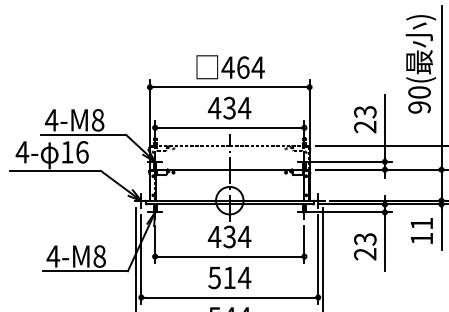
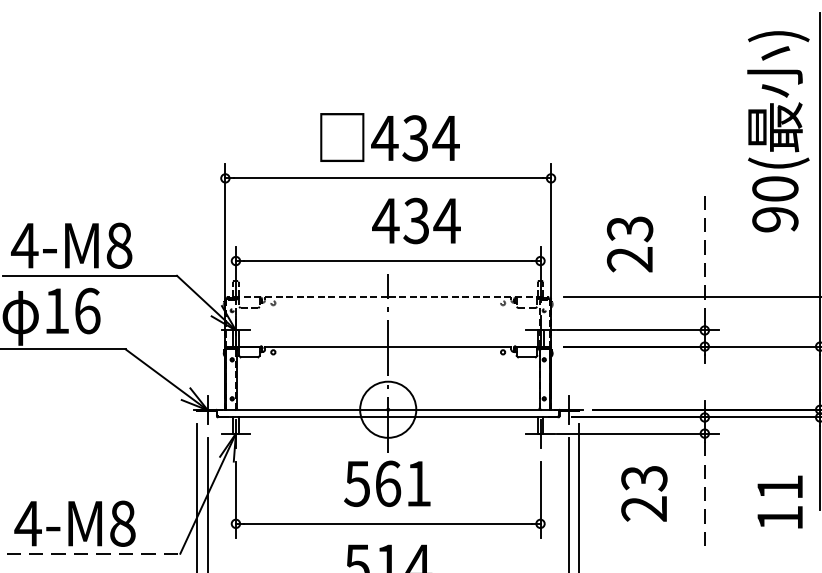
text: (242, 67) -> (414, 138), 464 -> 434
text: (229, 107) -> (416, 219), moved
text: (365, 119) -> (630, 244), moved
line: (384, 125) -> (703, 256), solid -> dashed
text: (421, 230) -> (779, 501), moved
text: (229, 236) -> (387, 482), 434 -> 561
line: (384, 244) -> (703, 499), solid -> dashed
text: (365, 246) -> (644, 493), moved
line: (85, 271) -> (93, 554), solid -> dashed

